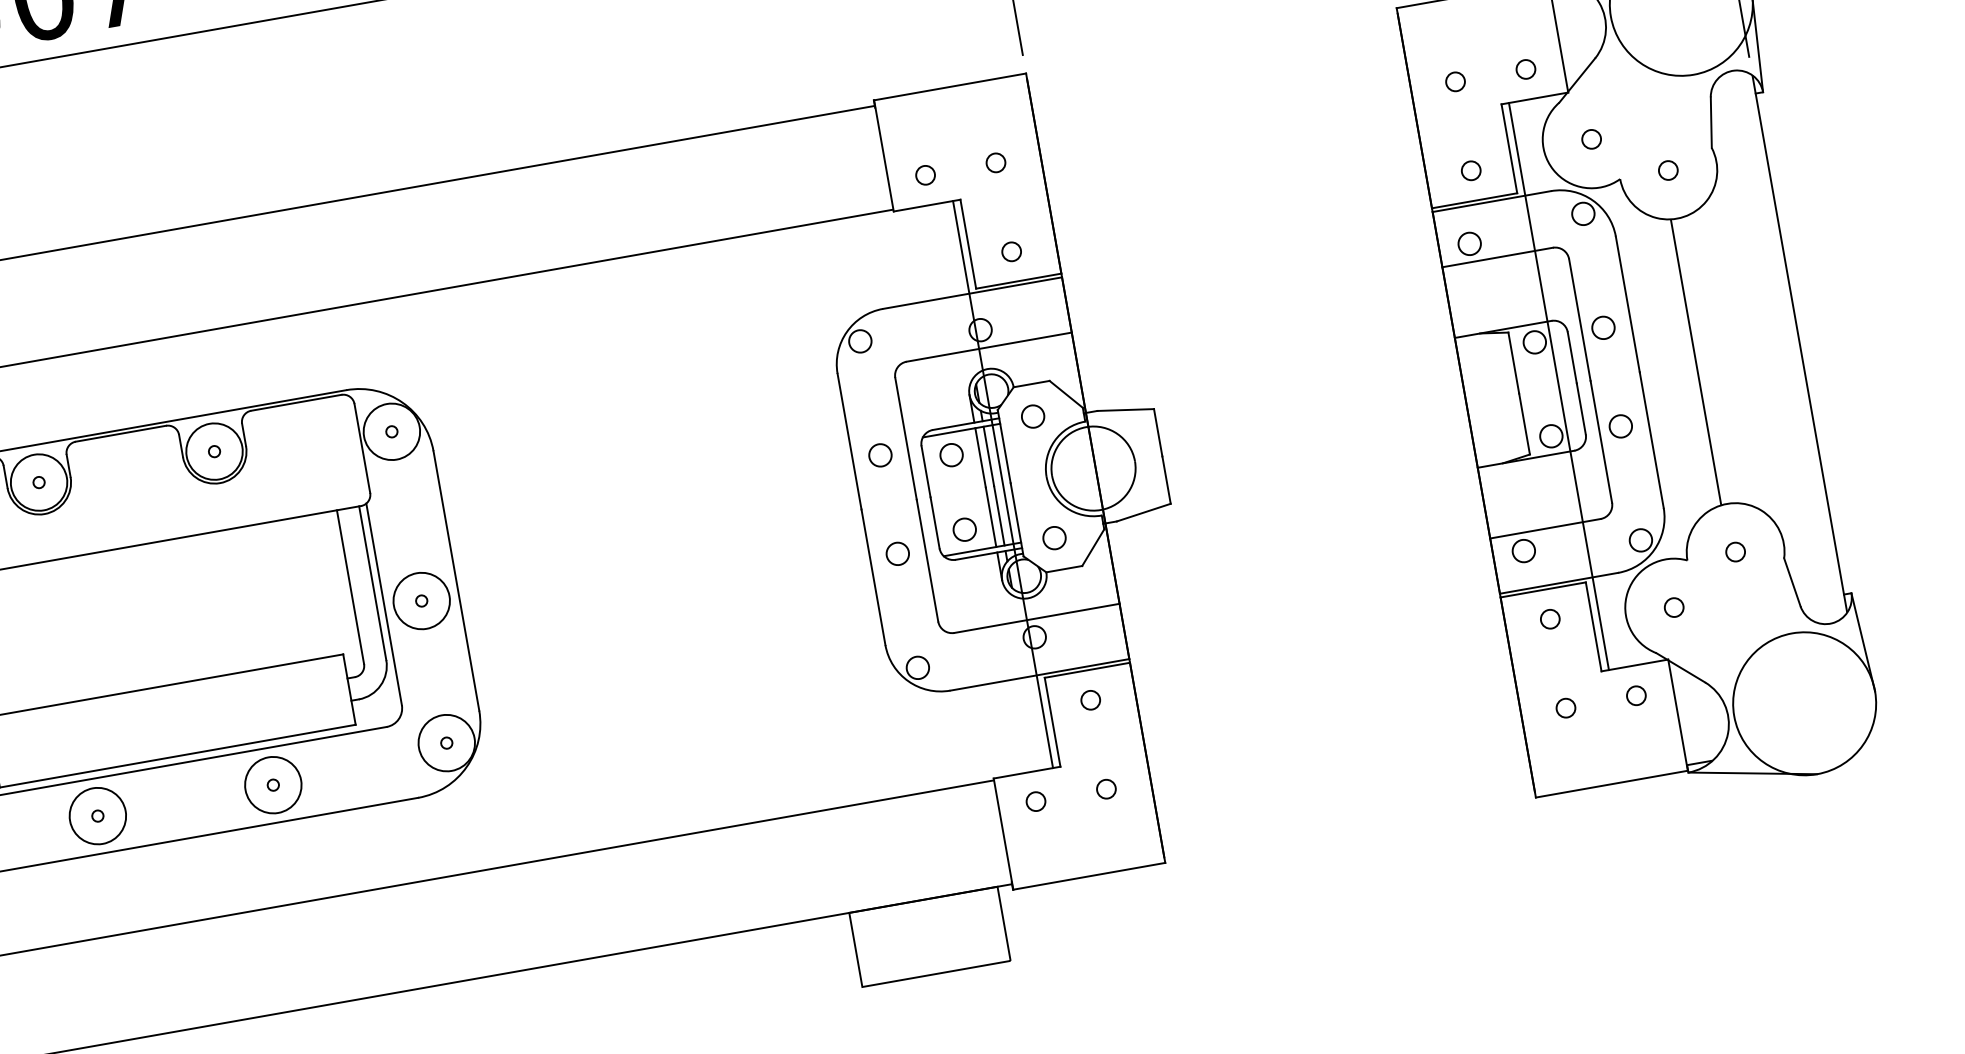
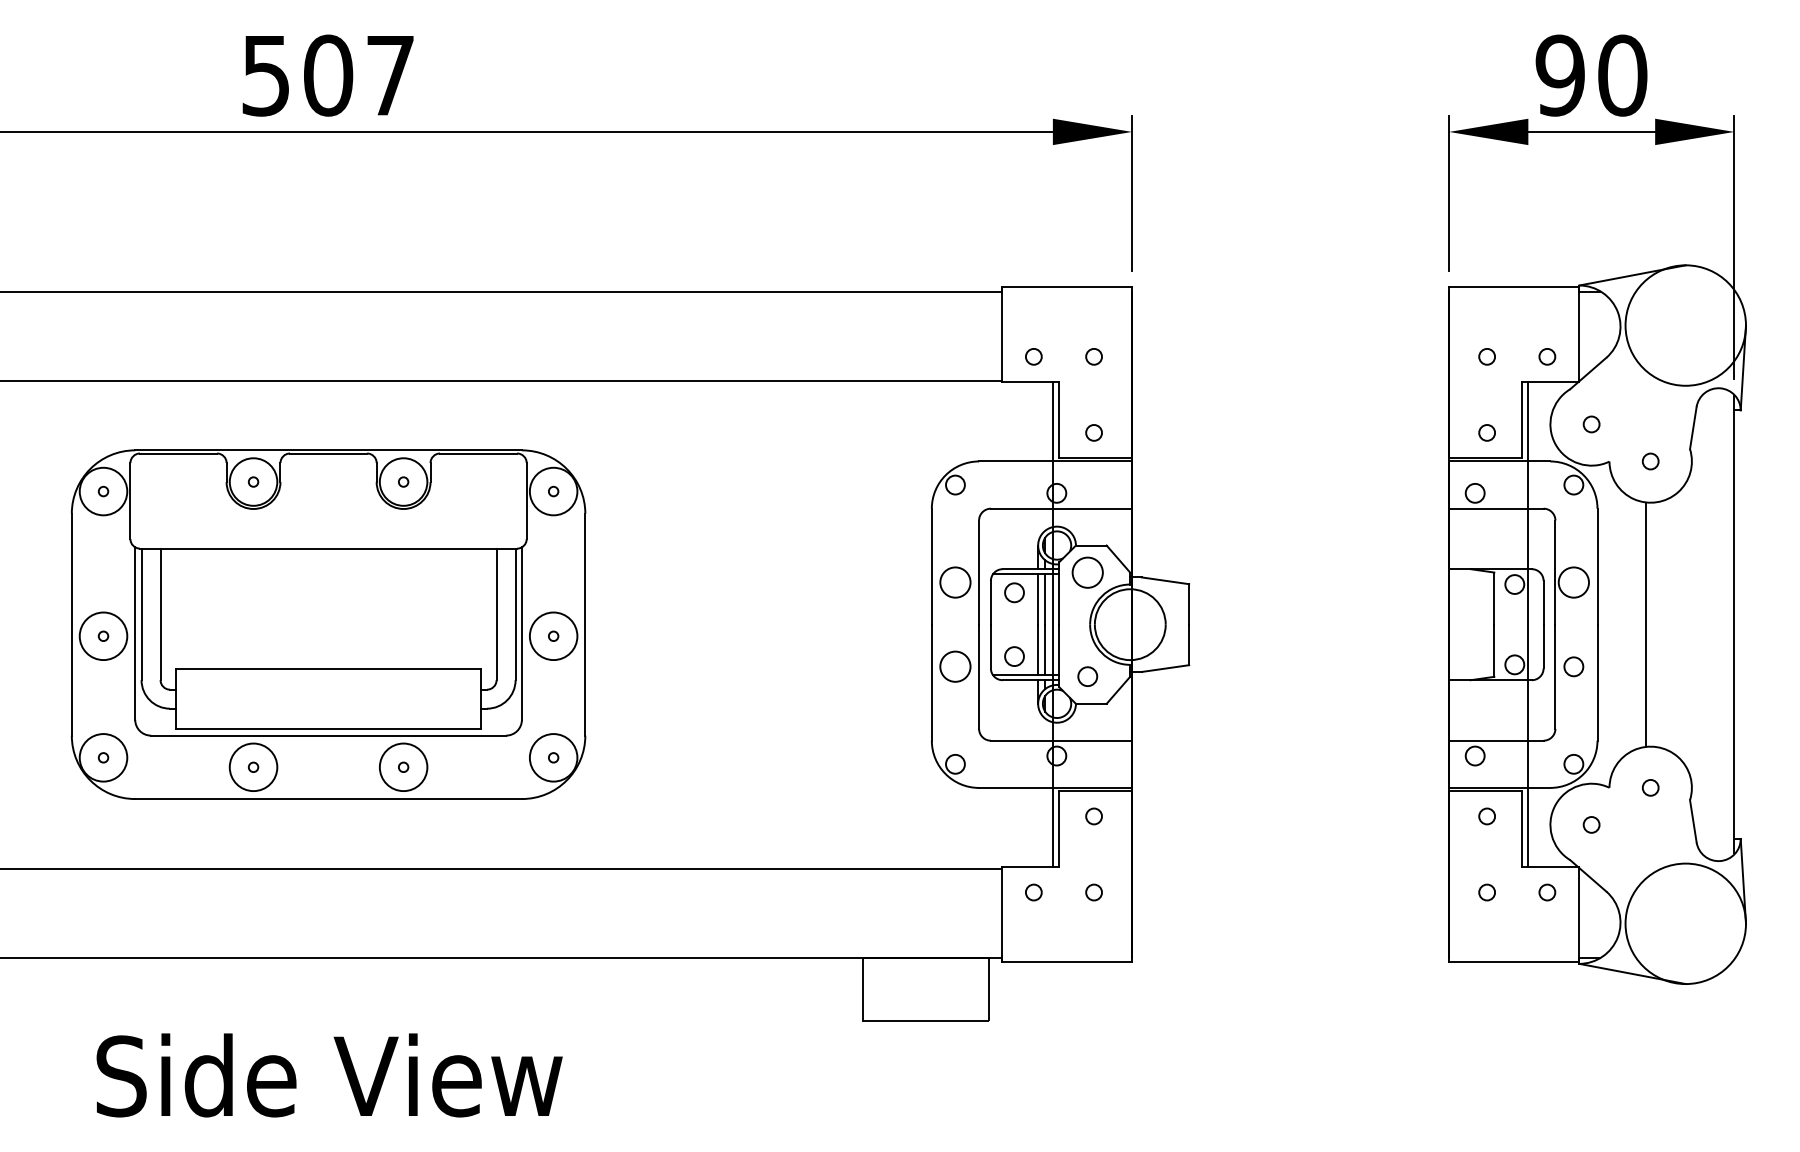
circle: (1603, 327) -> (1573, 582), size x1.6
circle: (1032, 416) -> (1087, 572), size x1.6
circle: (880, 455) -> (955, 582), size x1.6
circle: (897, 553) -> (955, 666), size x1.6

